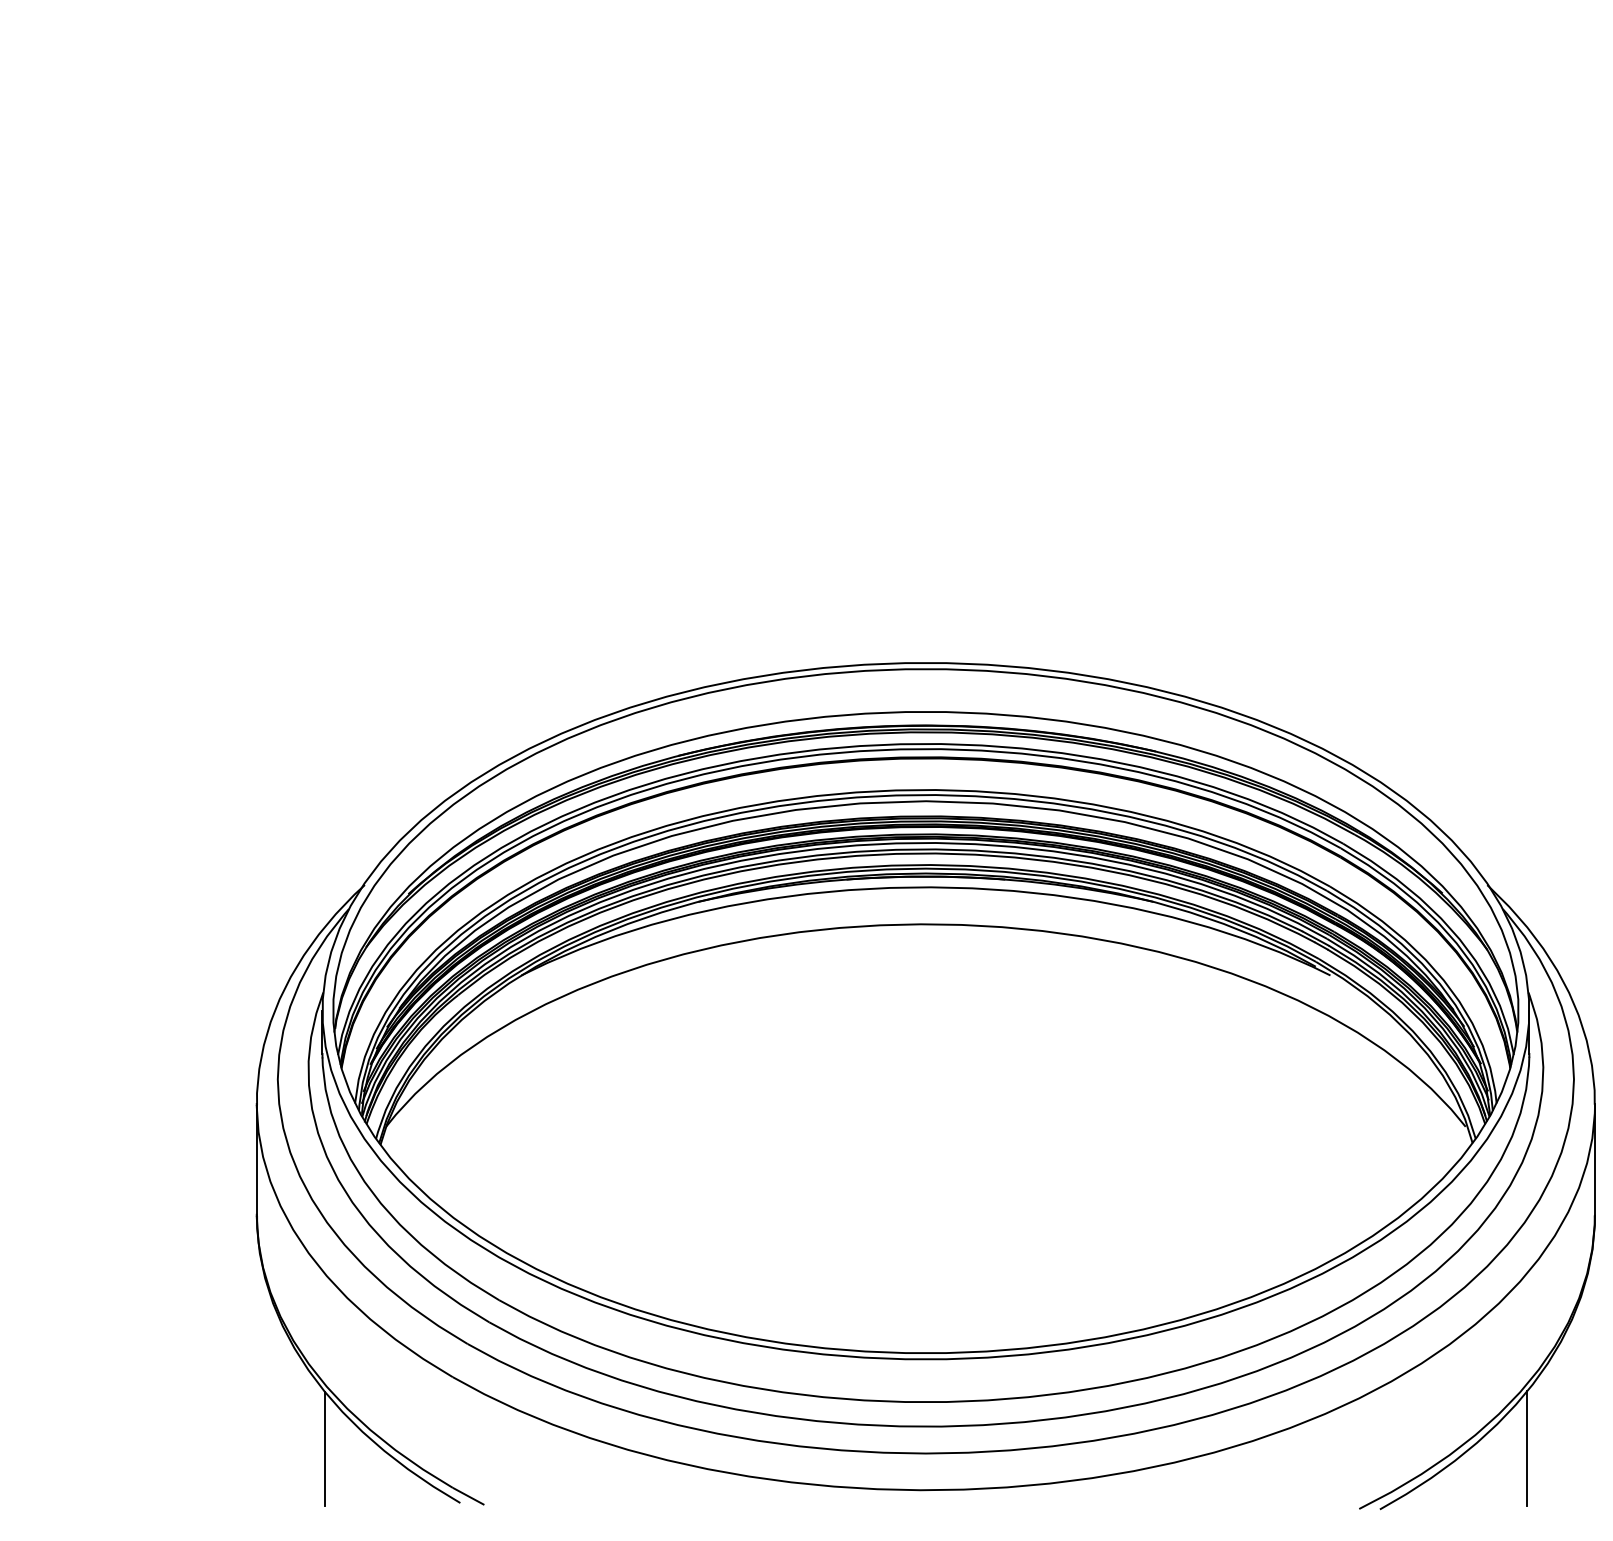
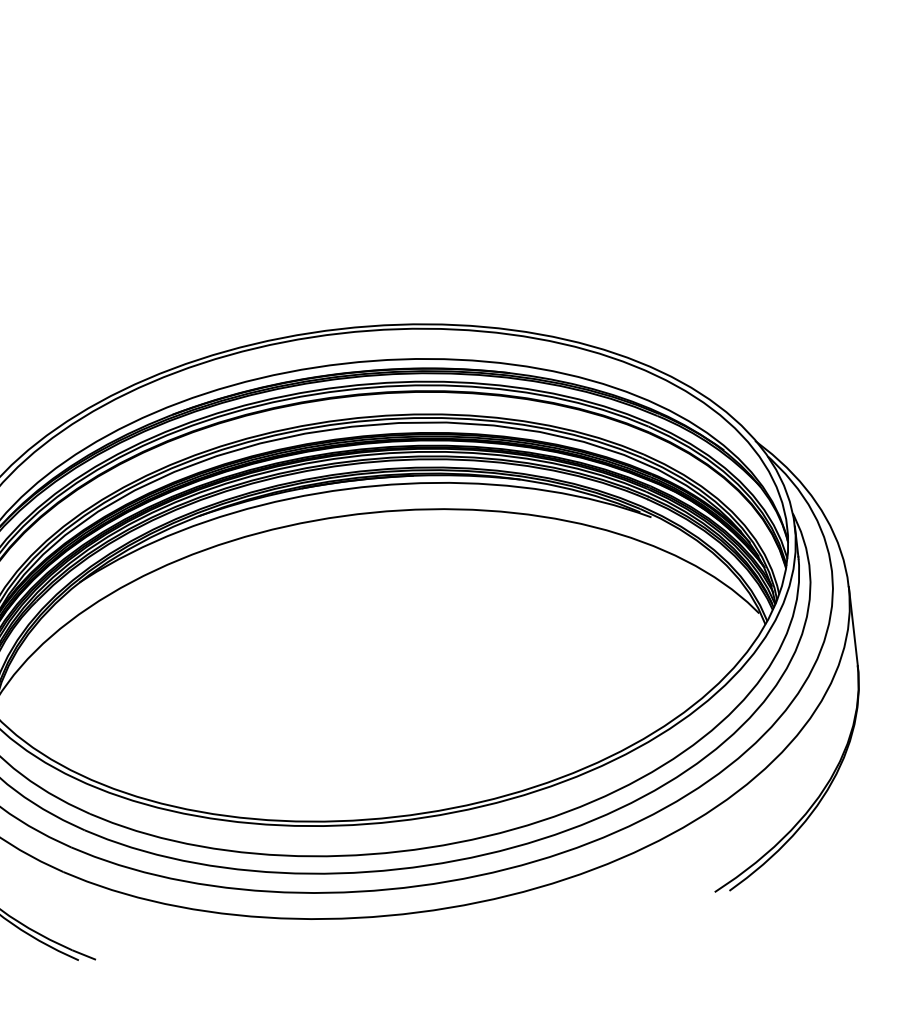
line: (1527, 1448) -> (828, 835), removed

